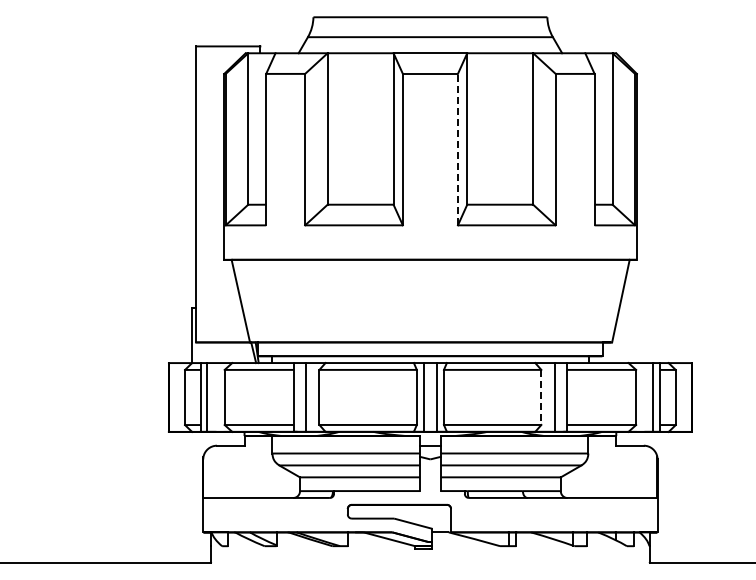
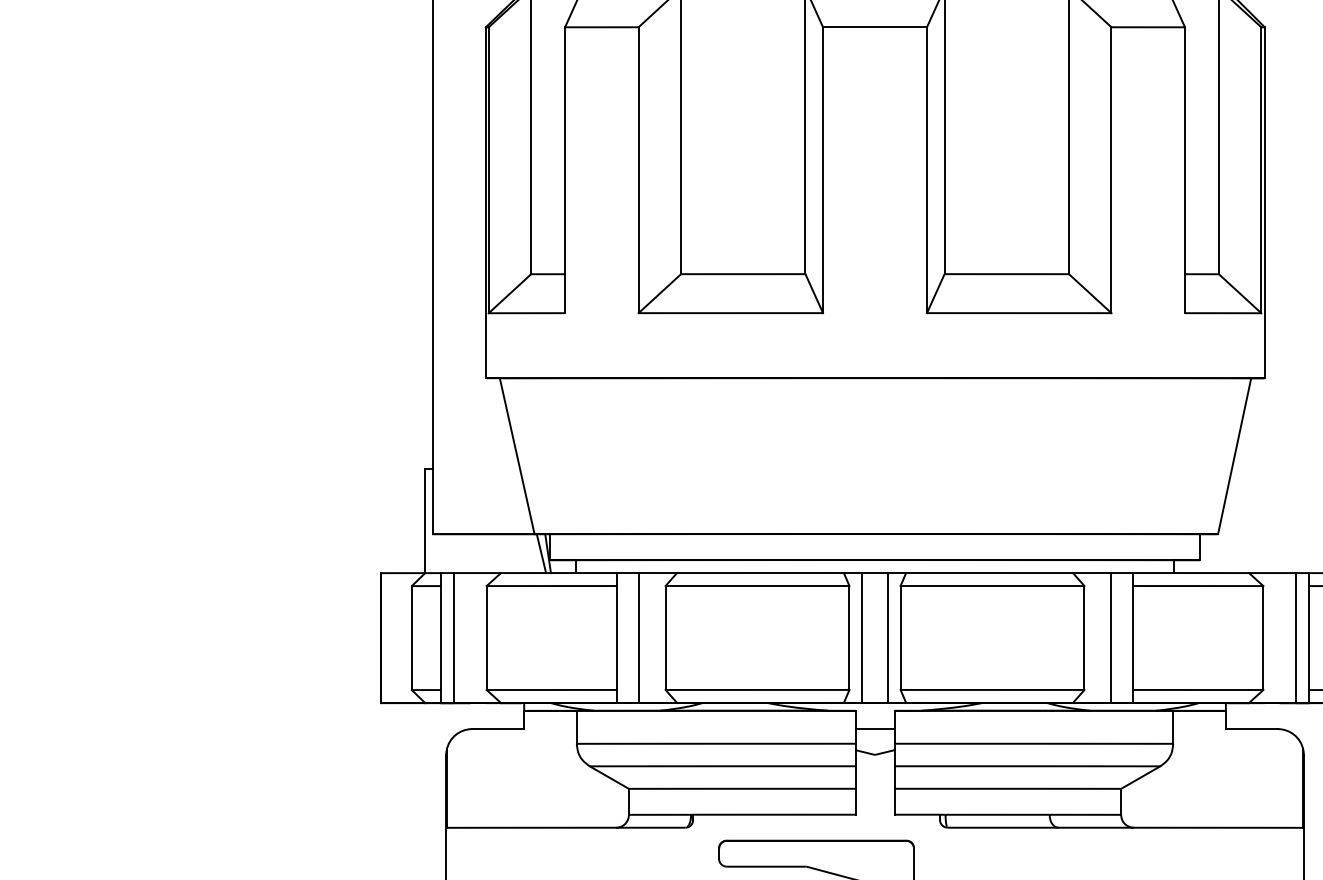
line: (457, 149) -> (926, 169), dashed -> solid
line: (541, 397) -> (1084, 638), dashed -> solid

